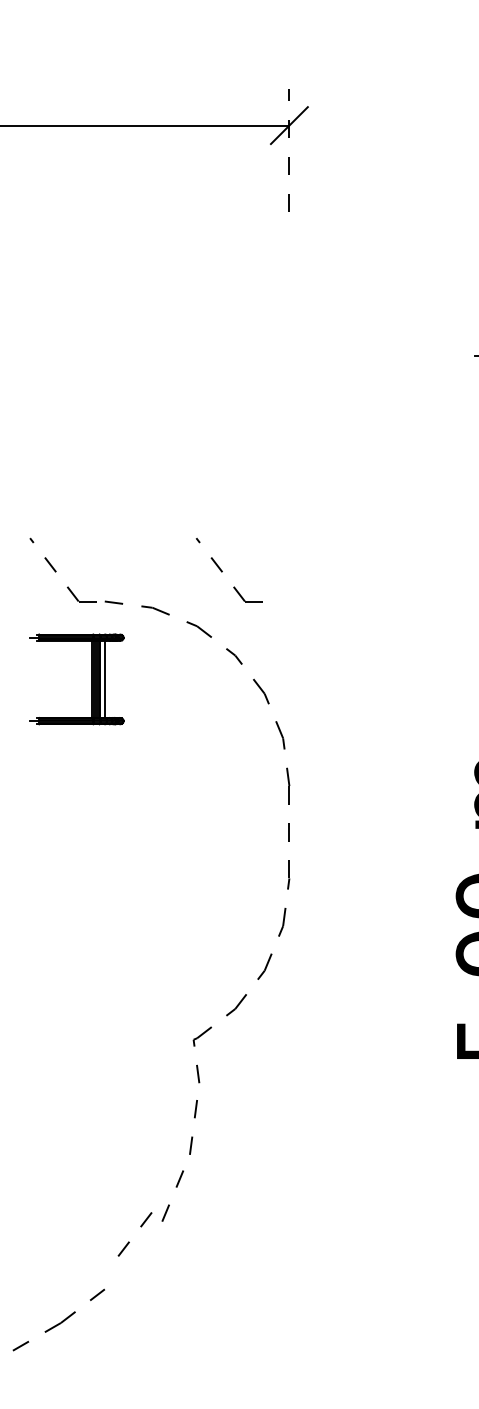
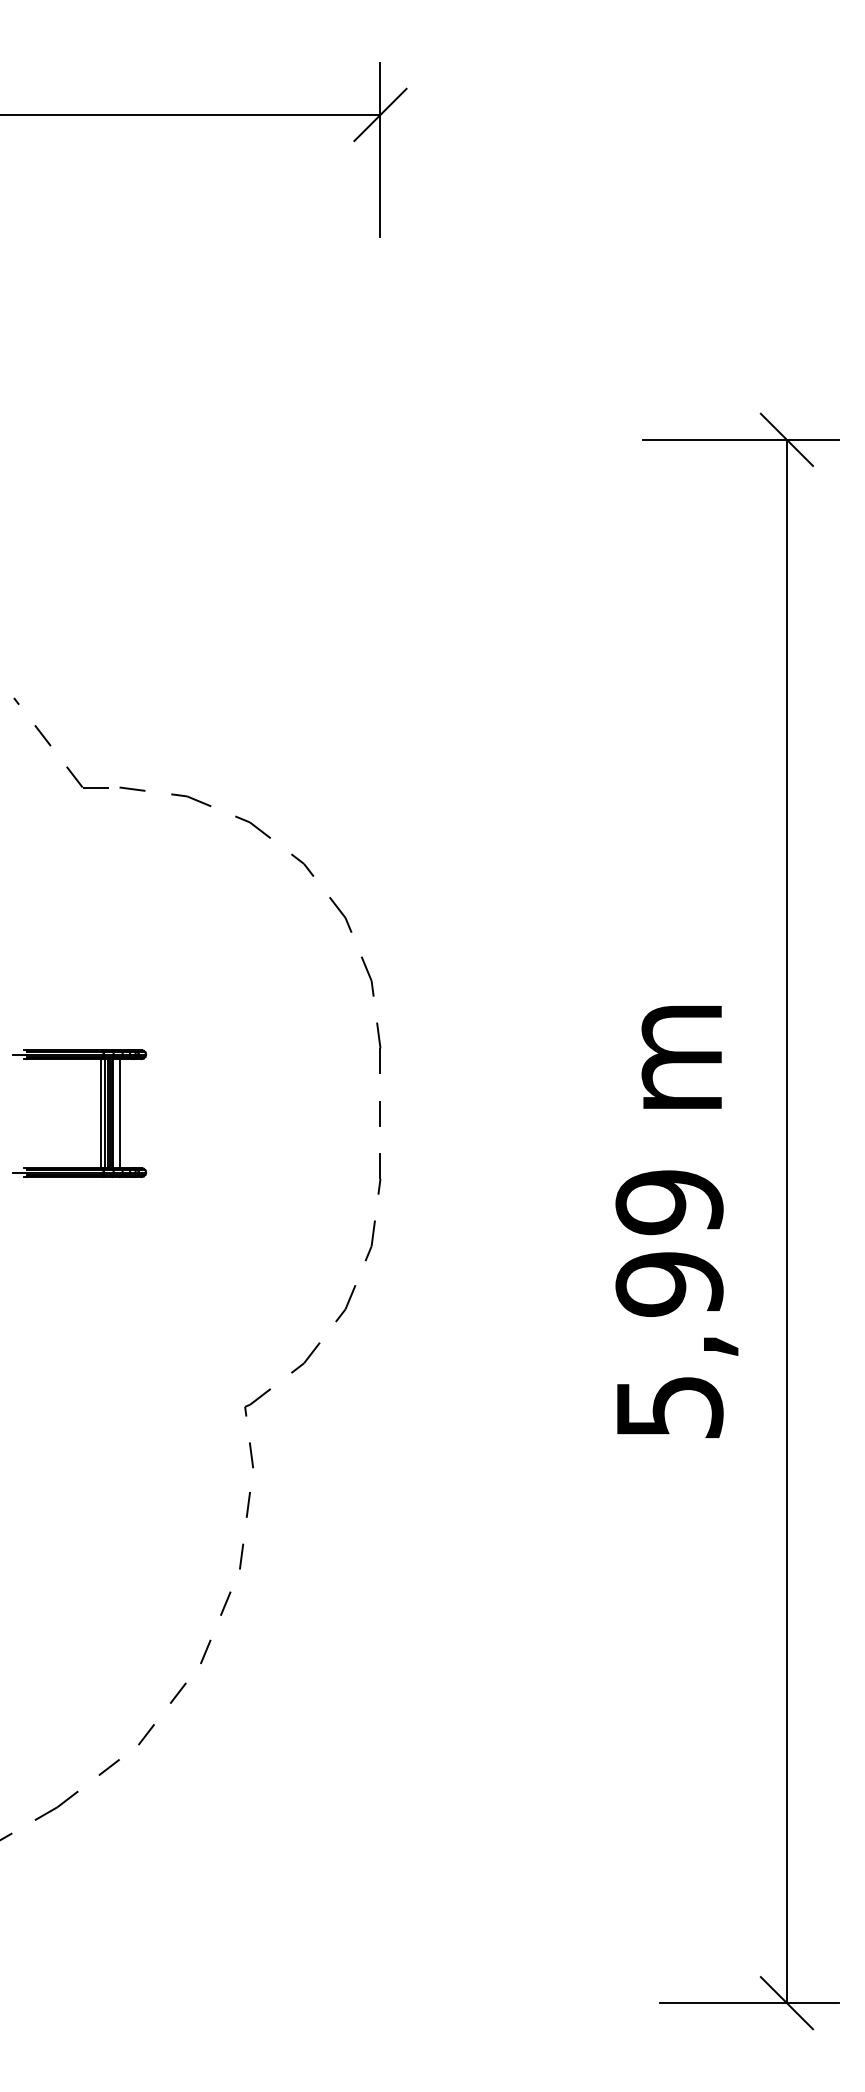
line: (289, 150) -> (380, 149), dashed -> solid
part: (222, 571) -> (286, 745), removed
part: (91, 679) -> (100, 1113), moved
line: (140, 1227) -> (170, 1703), moved

